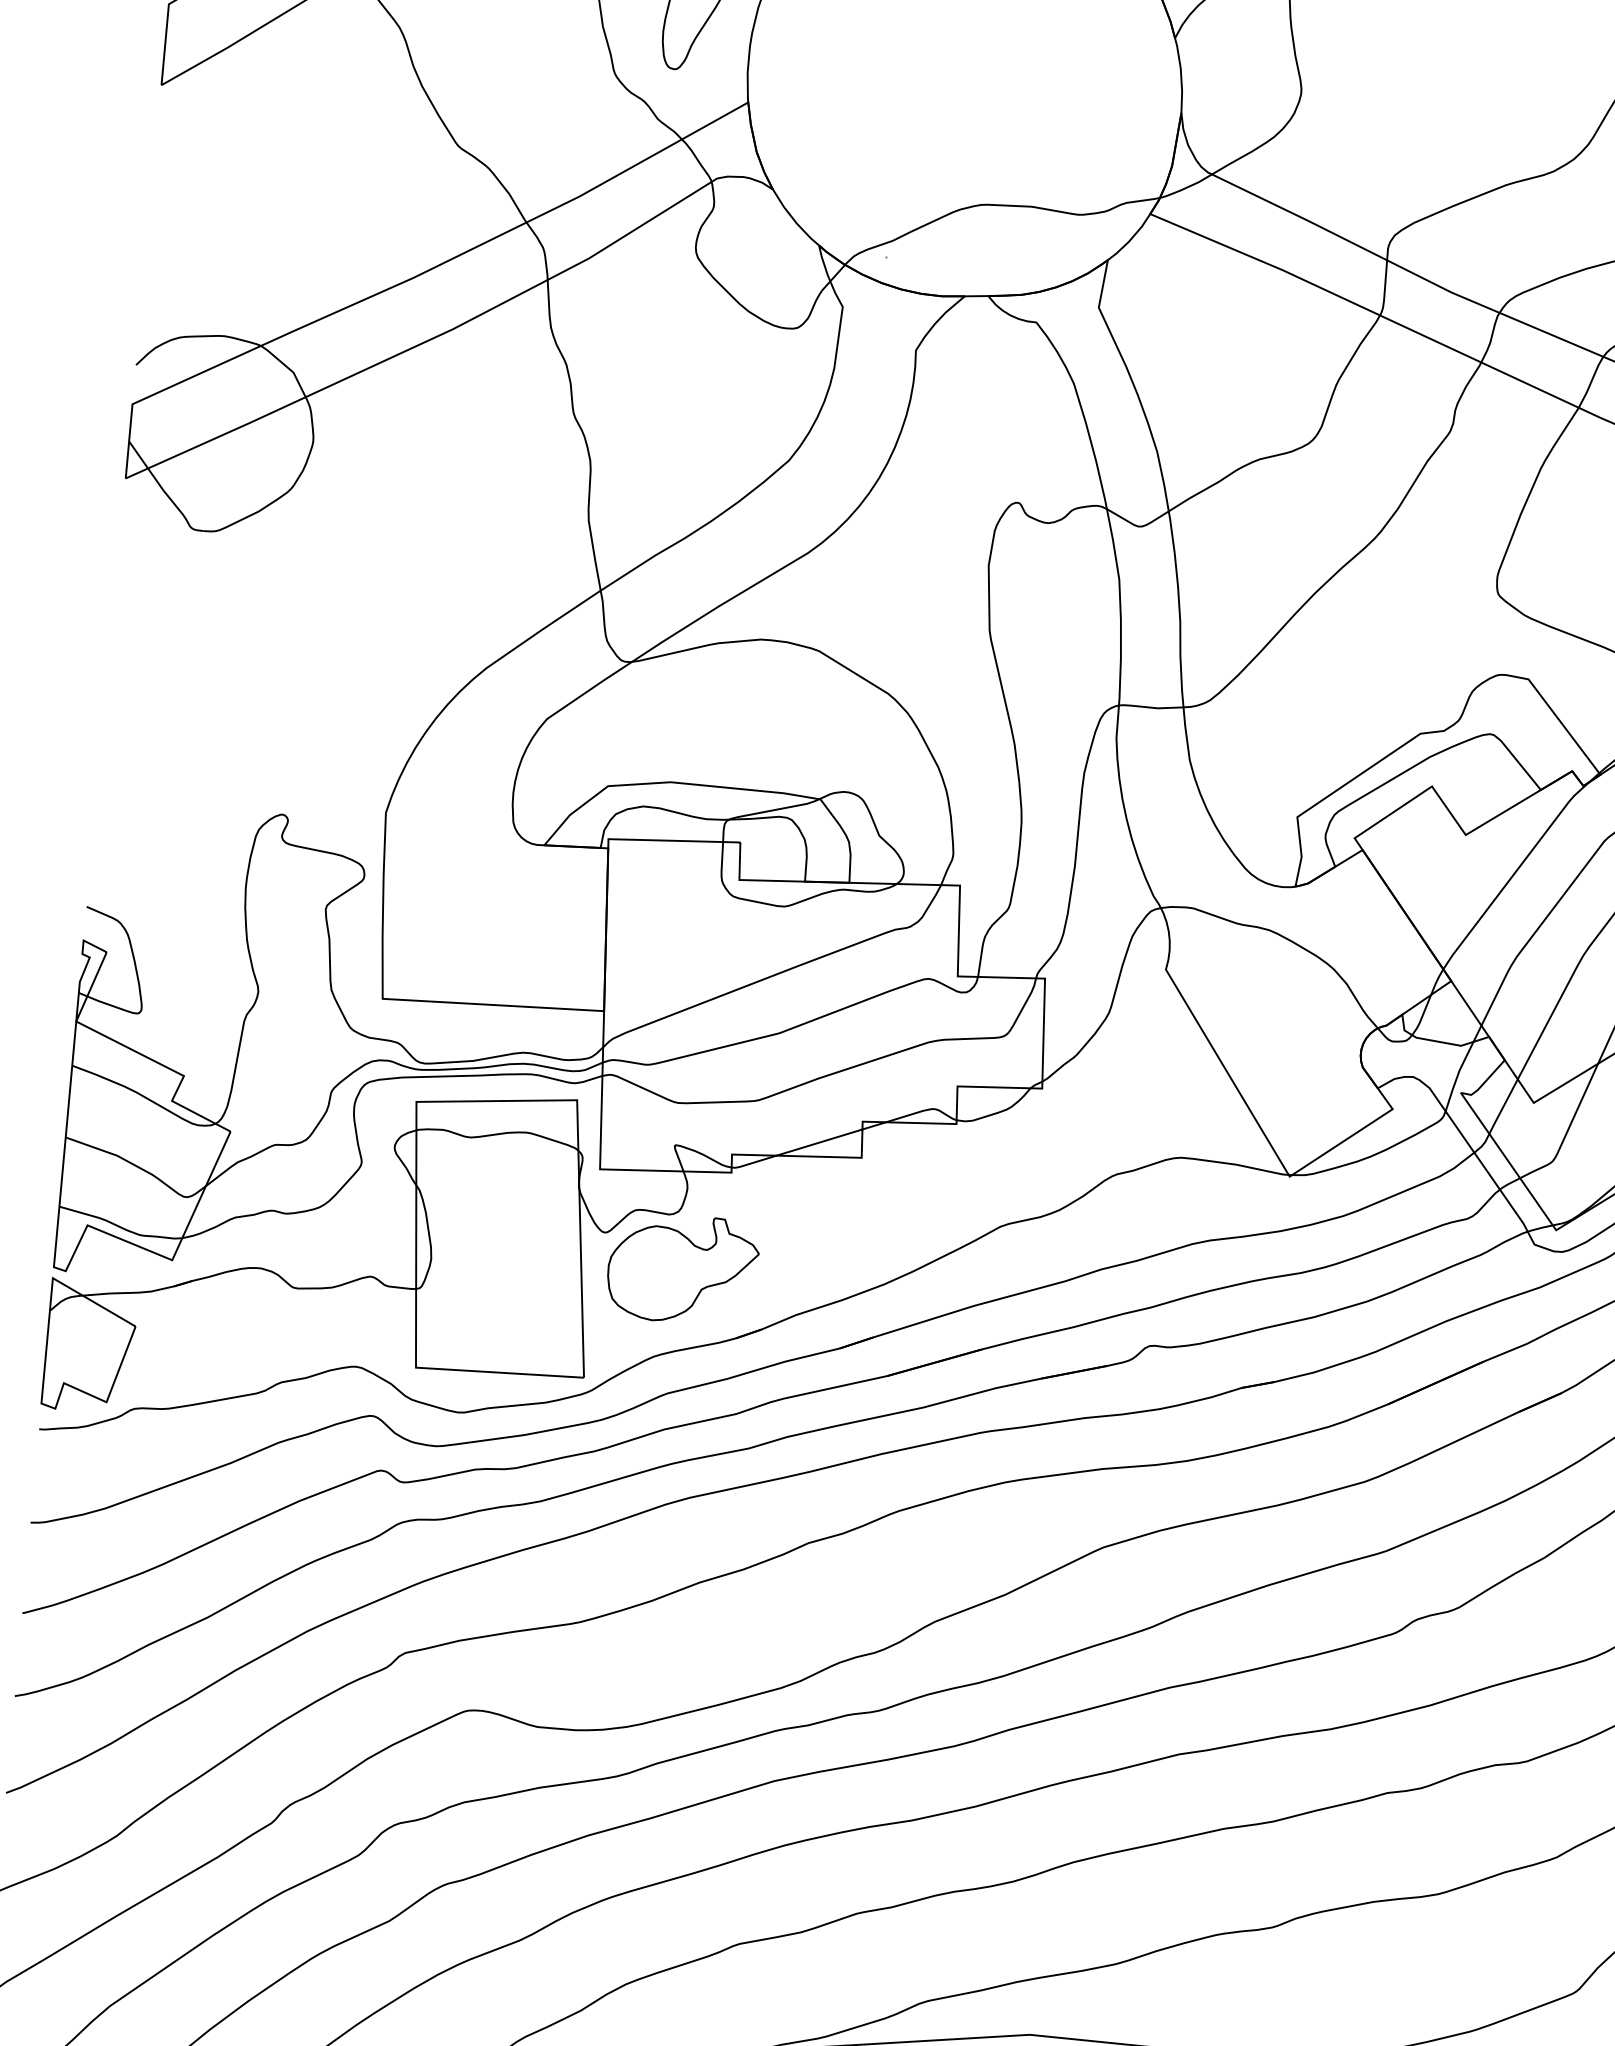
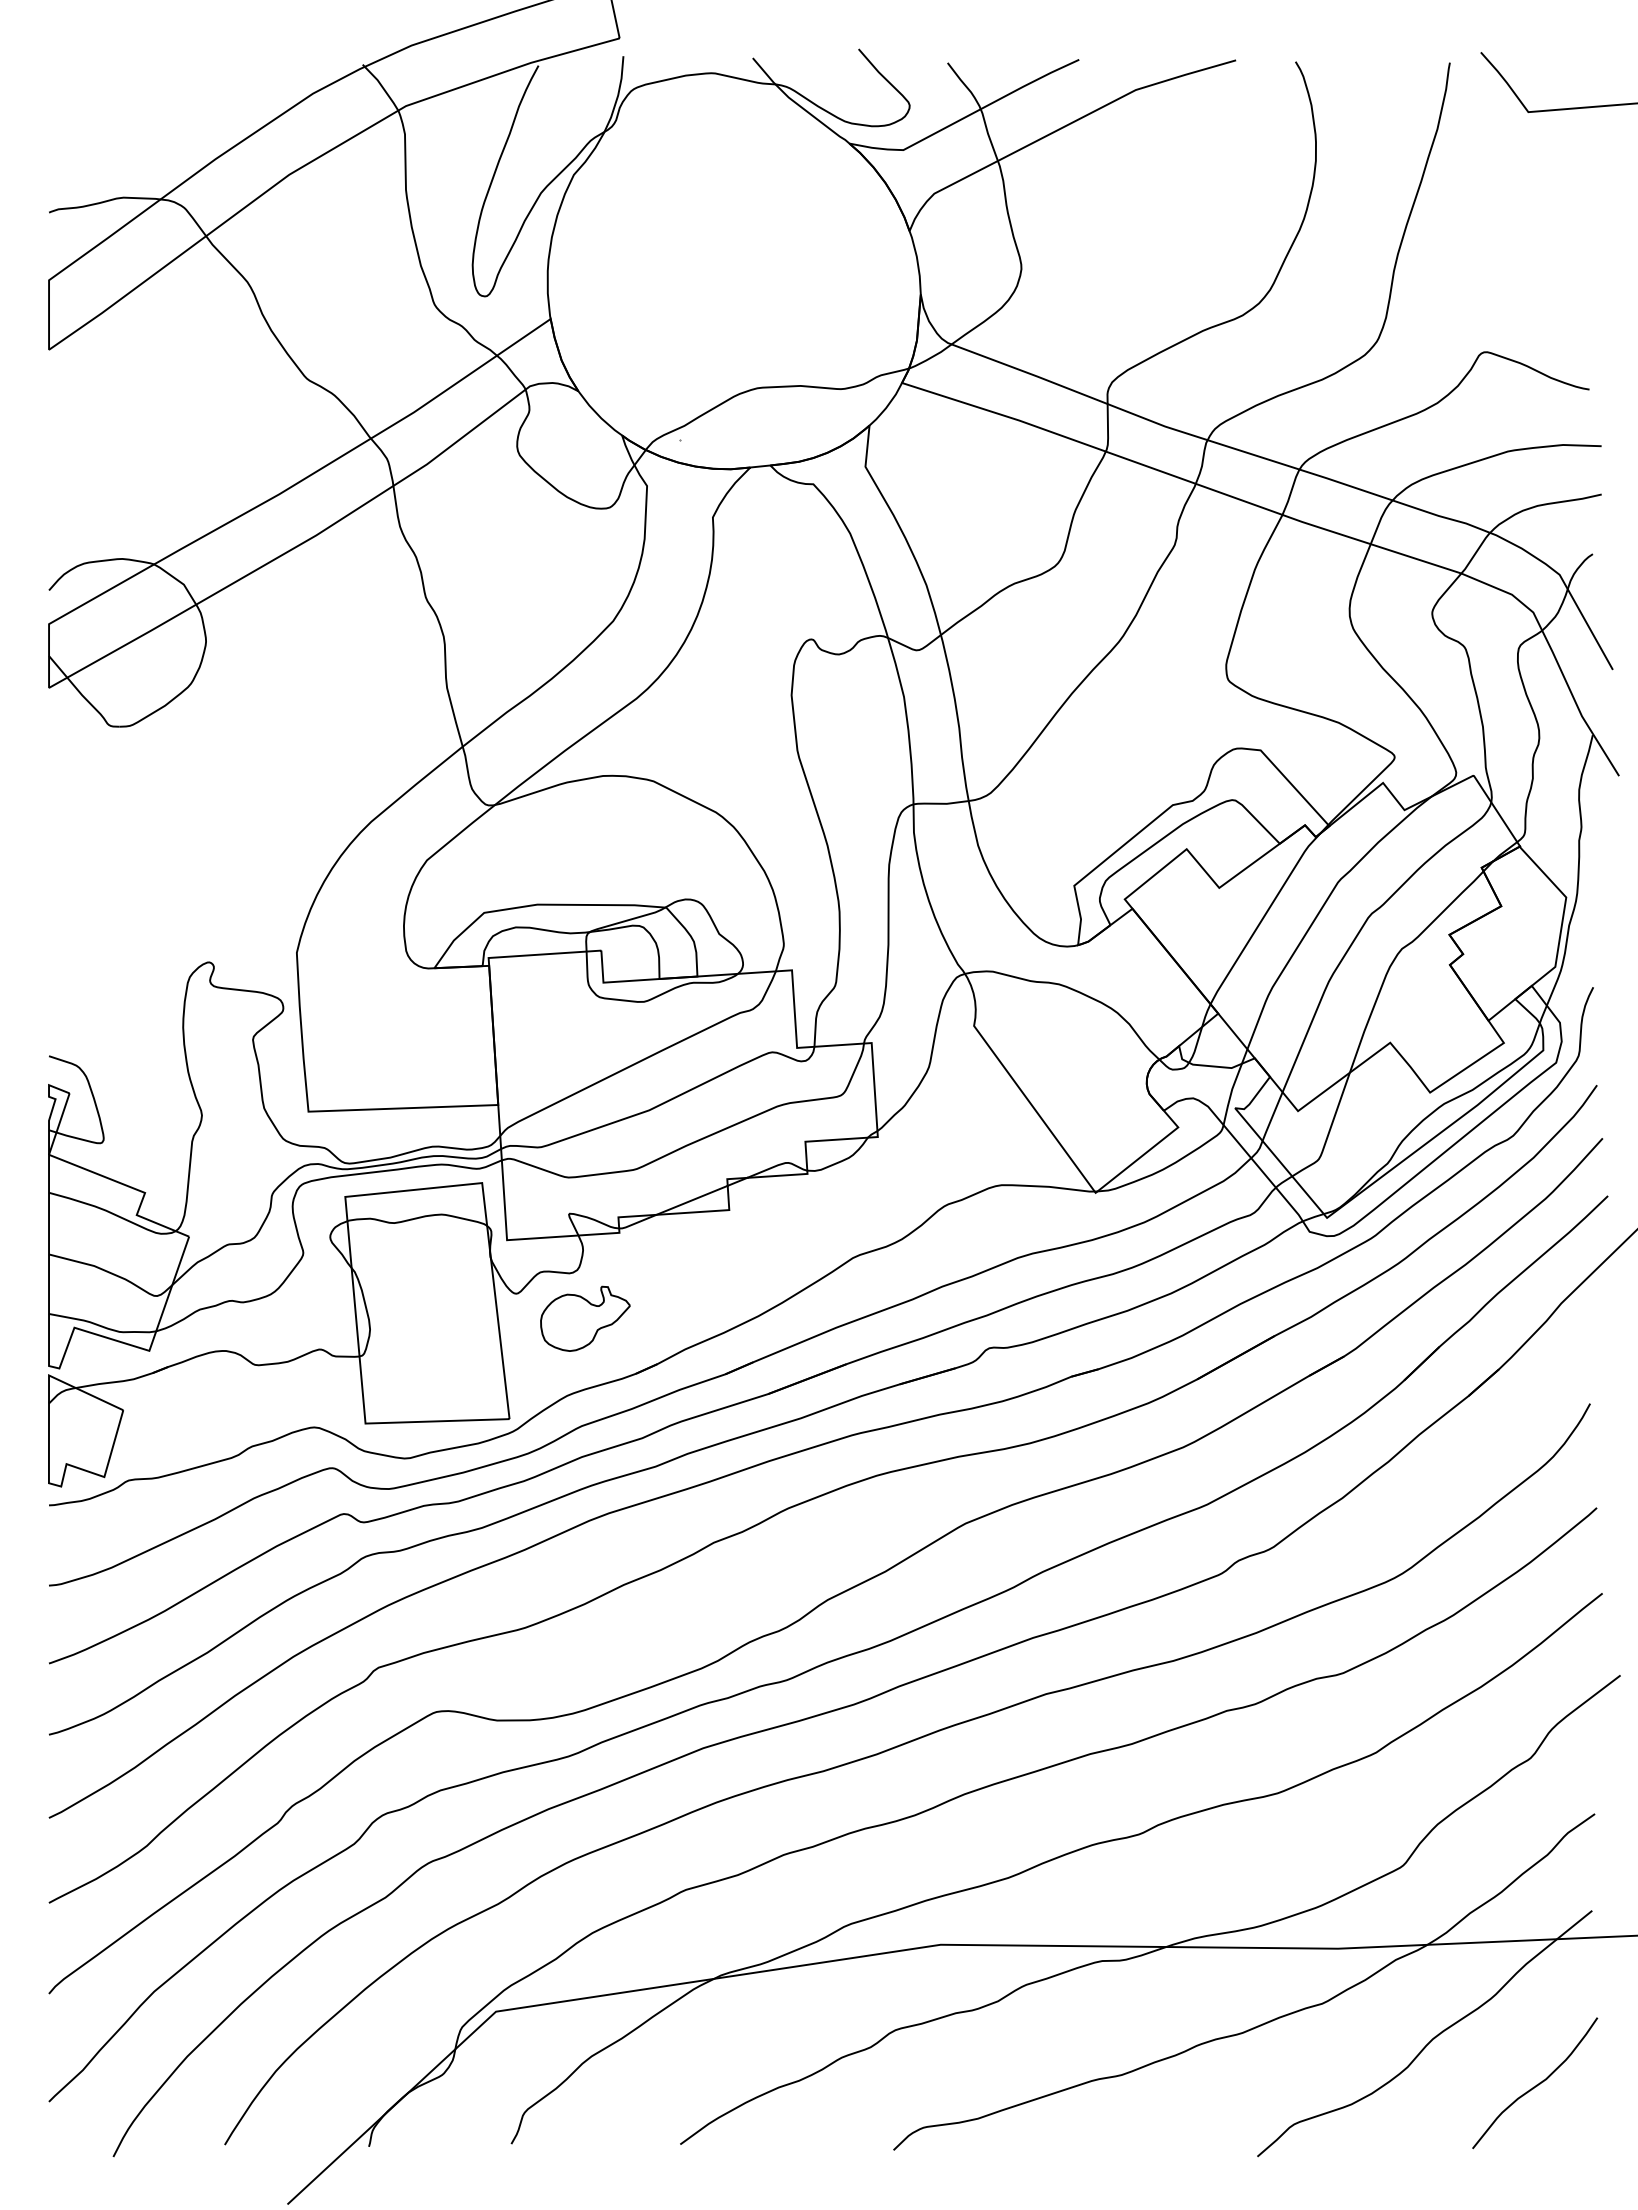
part: (682, 1268) -> (585, 1318), size x0.7

